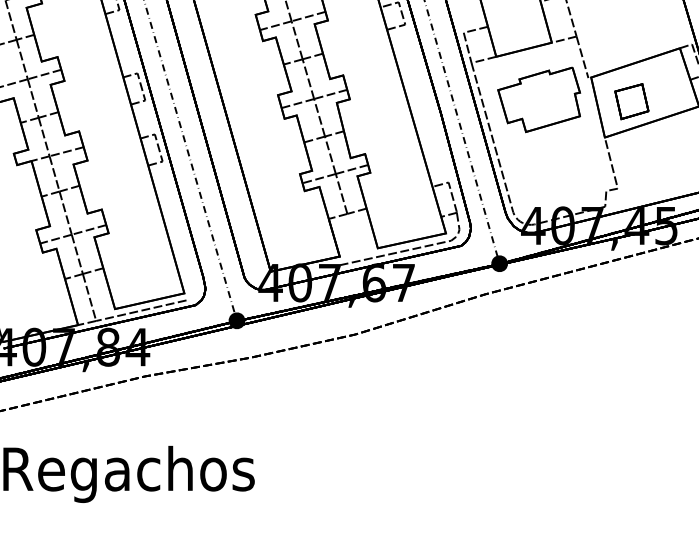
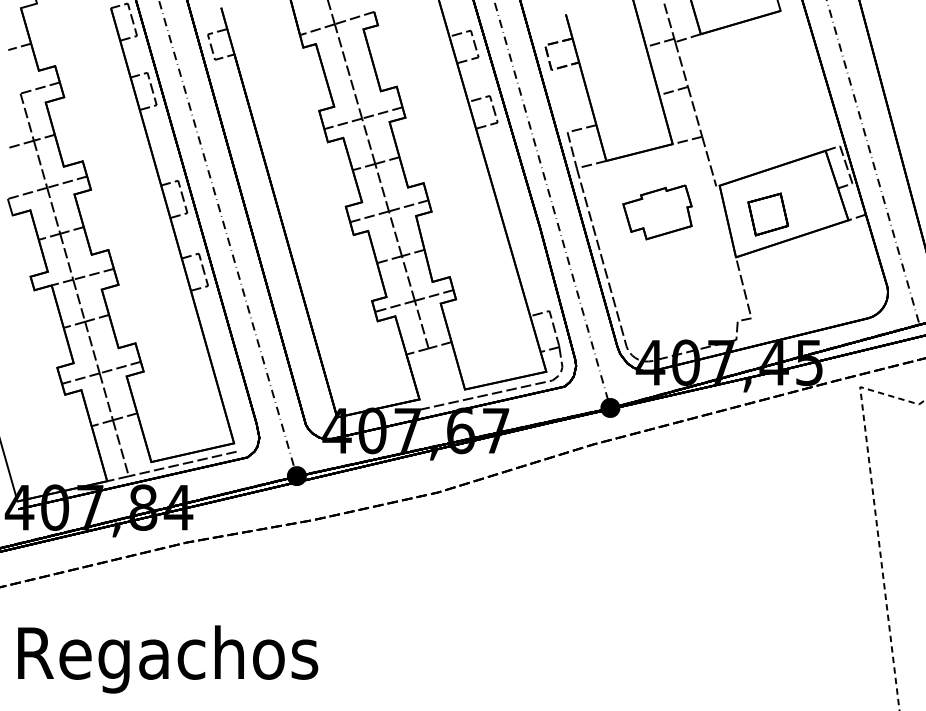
part: (539, 99) -> (657, 212), size x0.7

